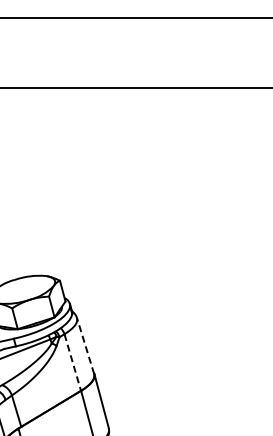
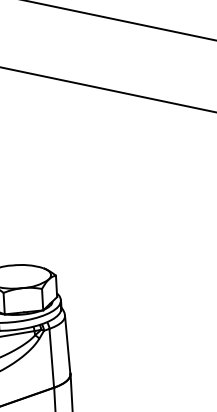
line: (85, 345) -> (67, 344), dashed -> solid
line: (72, 363) -> (51, 359), dashed -> solid

